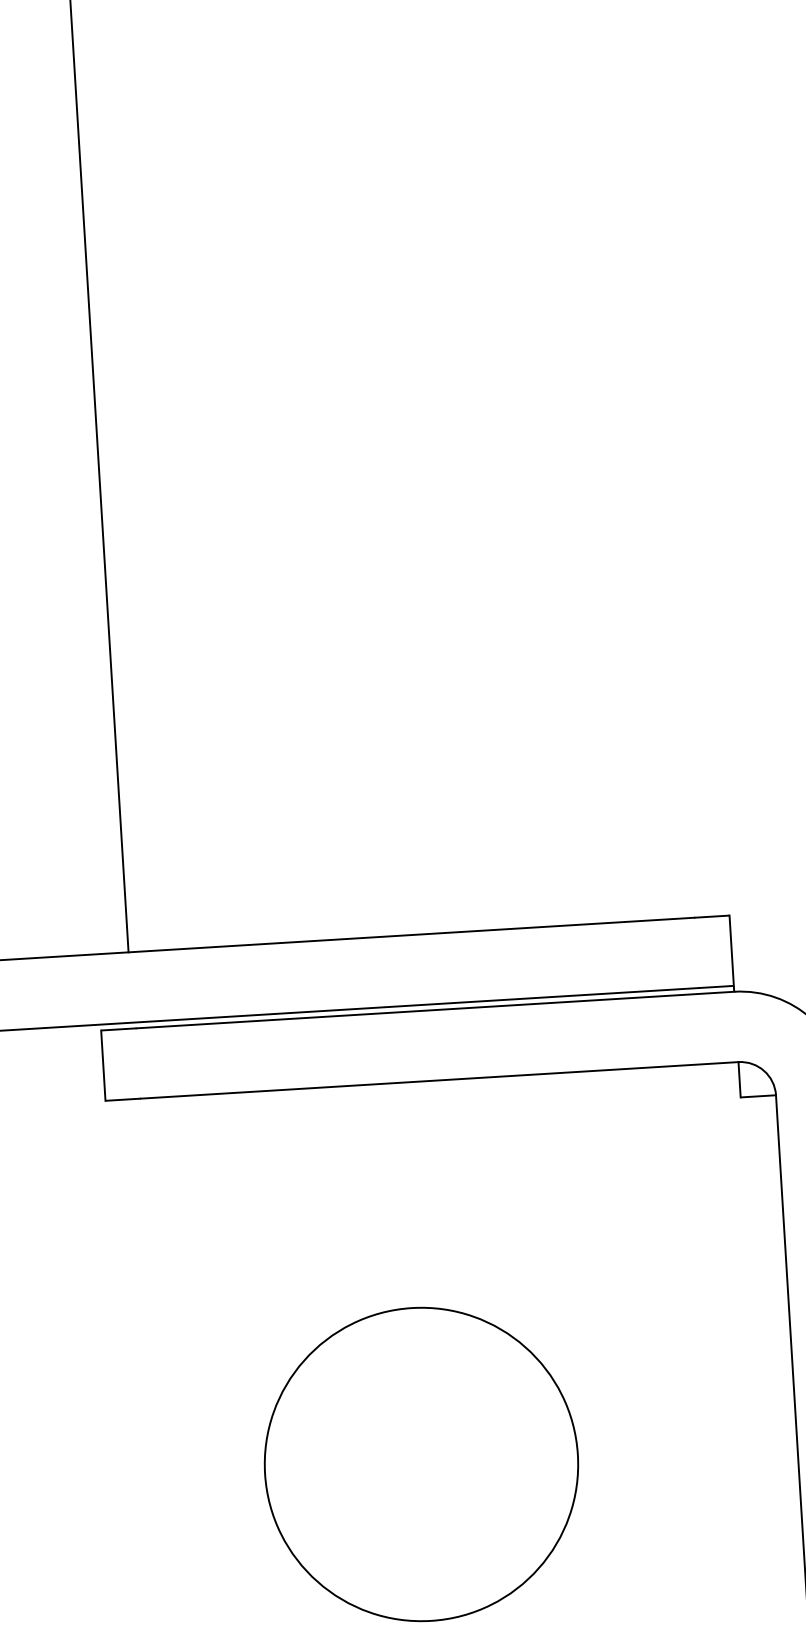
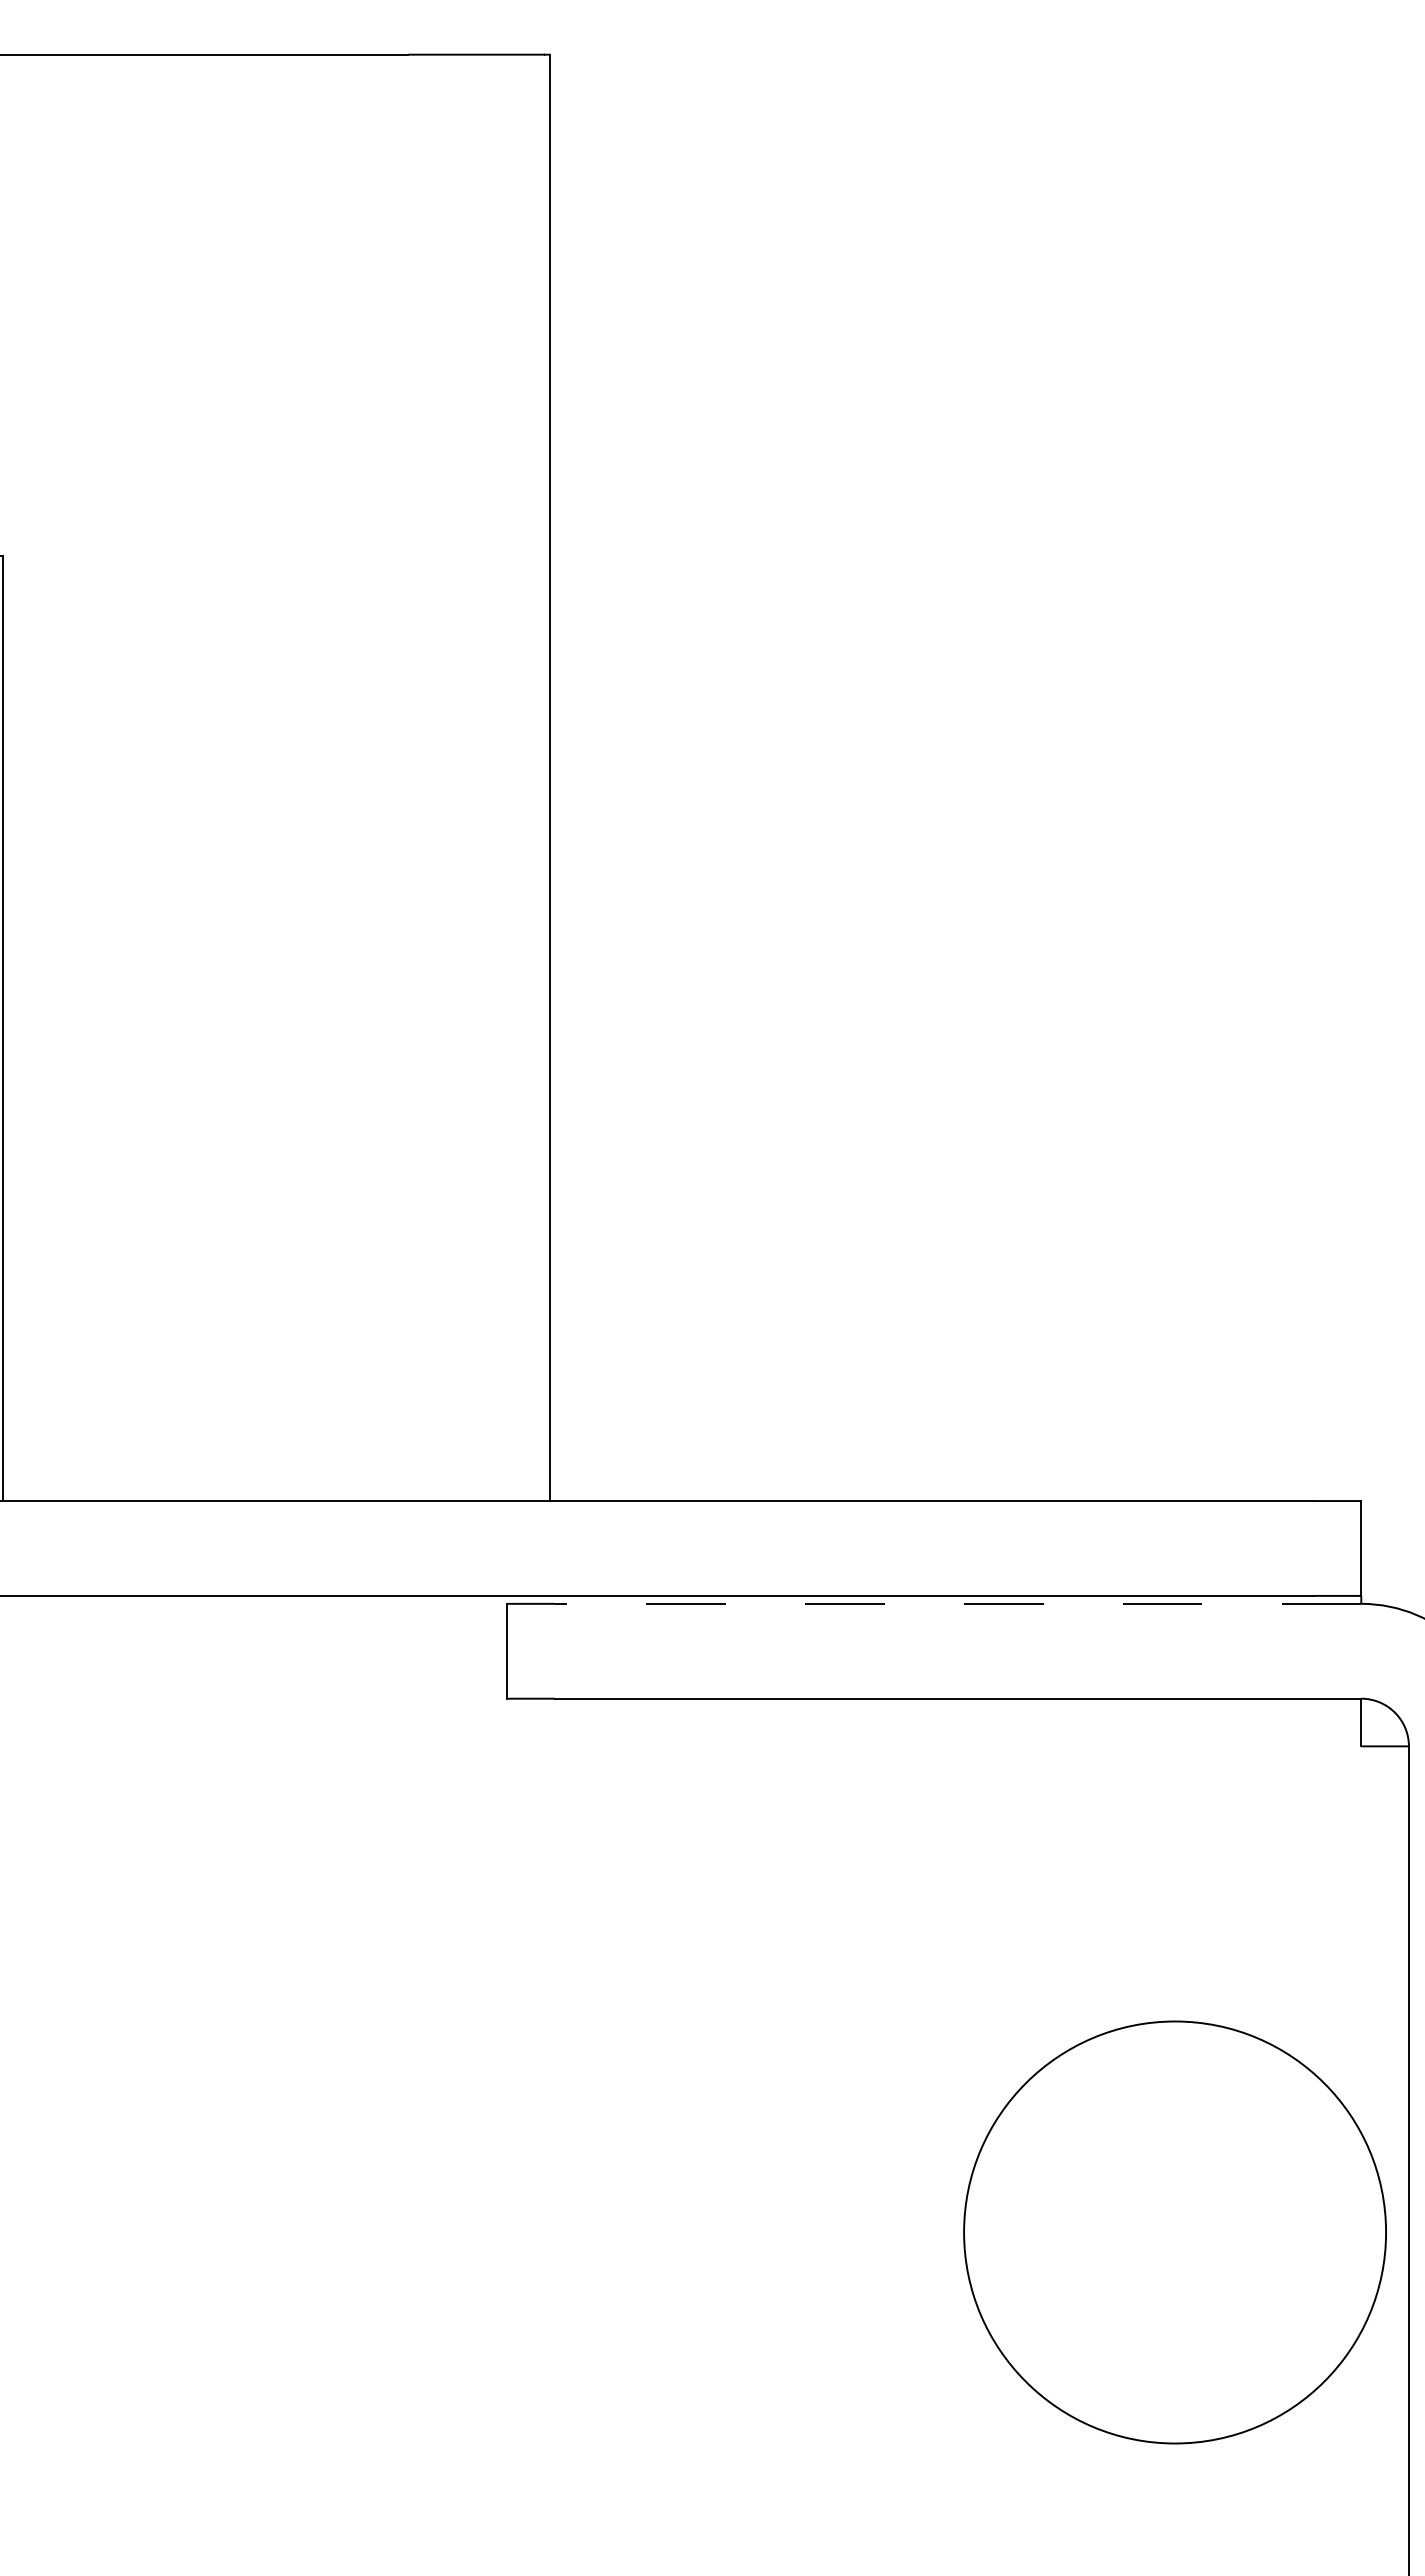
line: (434, 1009) -> (957, 1603), solid -> dashed
circle: (421, 1464) -> (1174, 2232), moved

